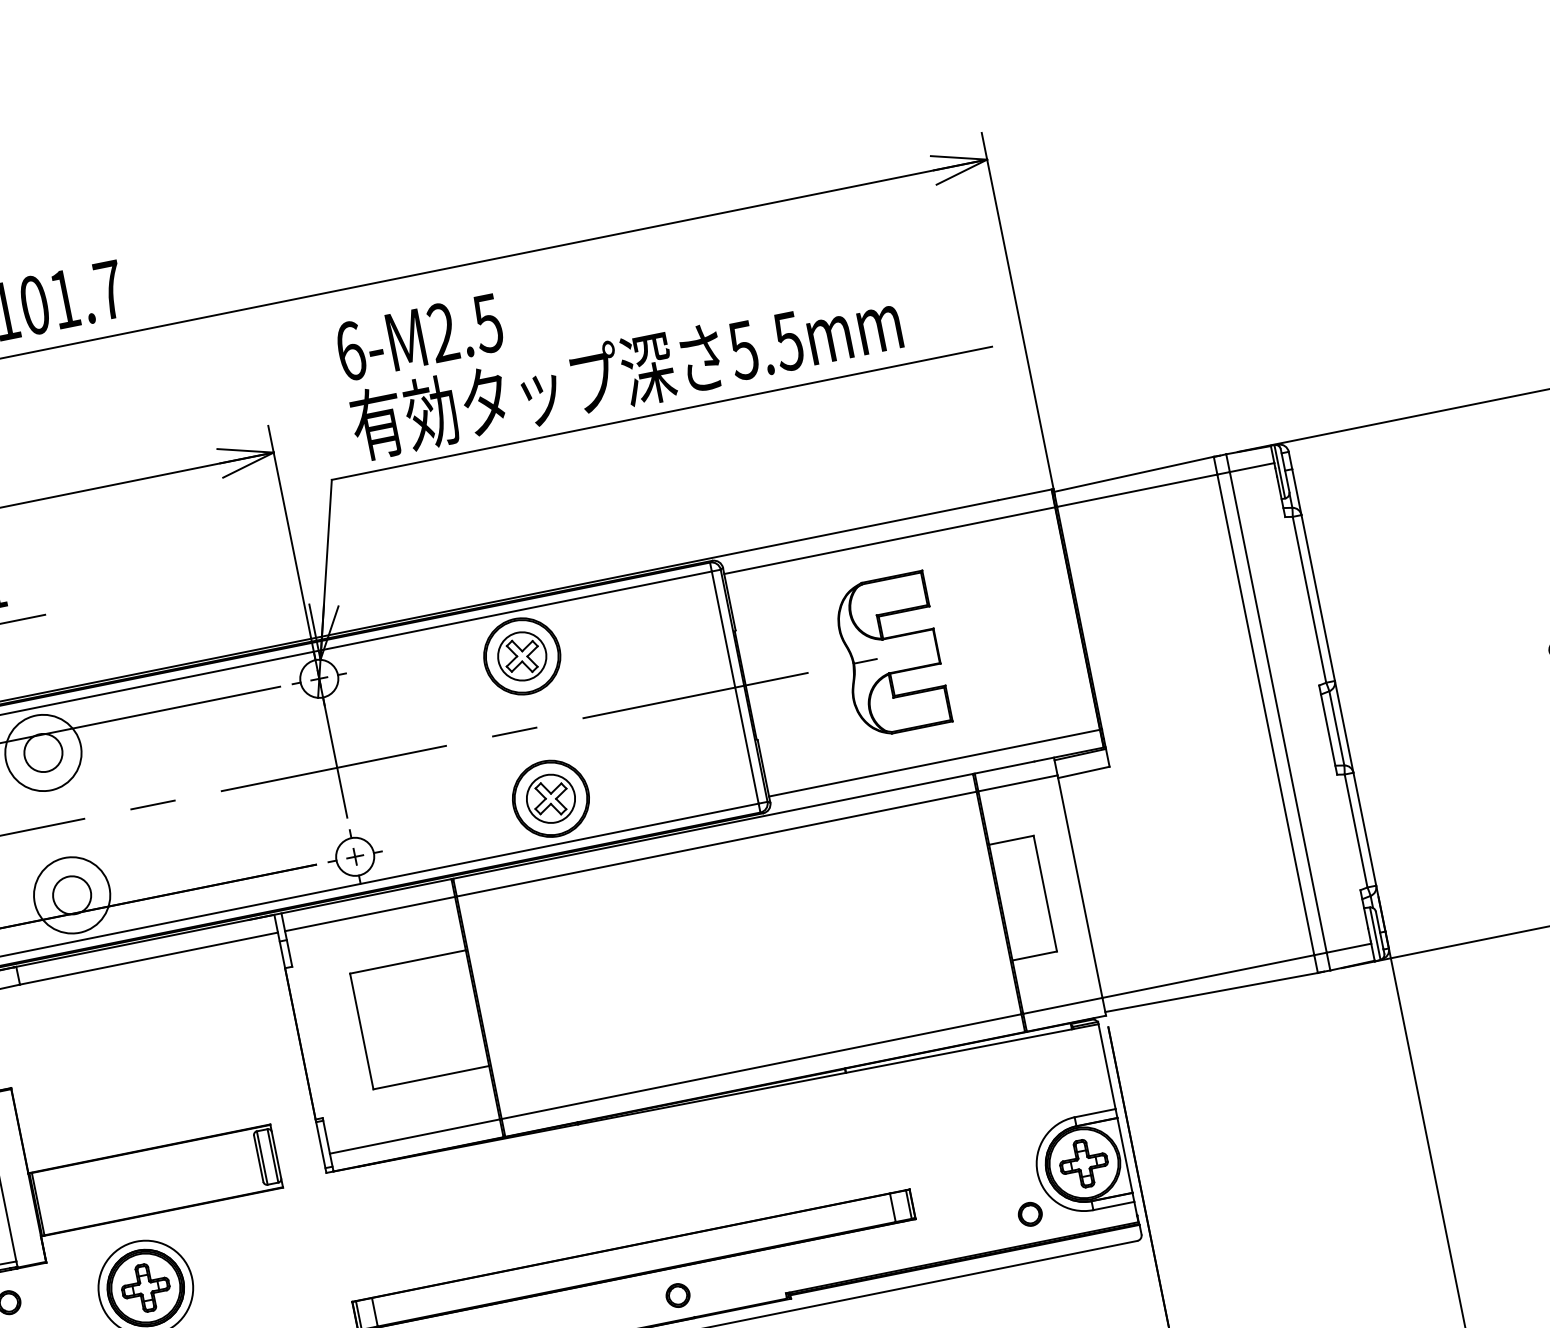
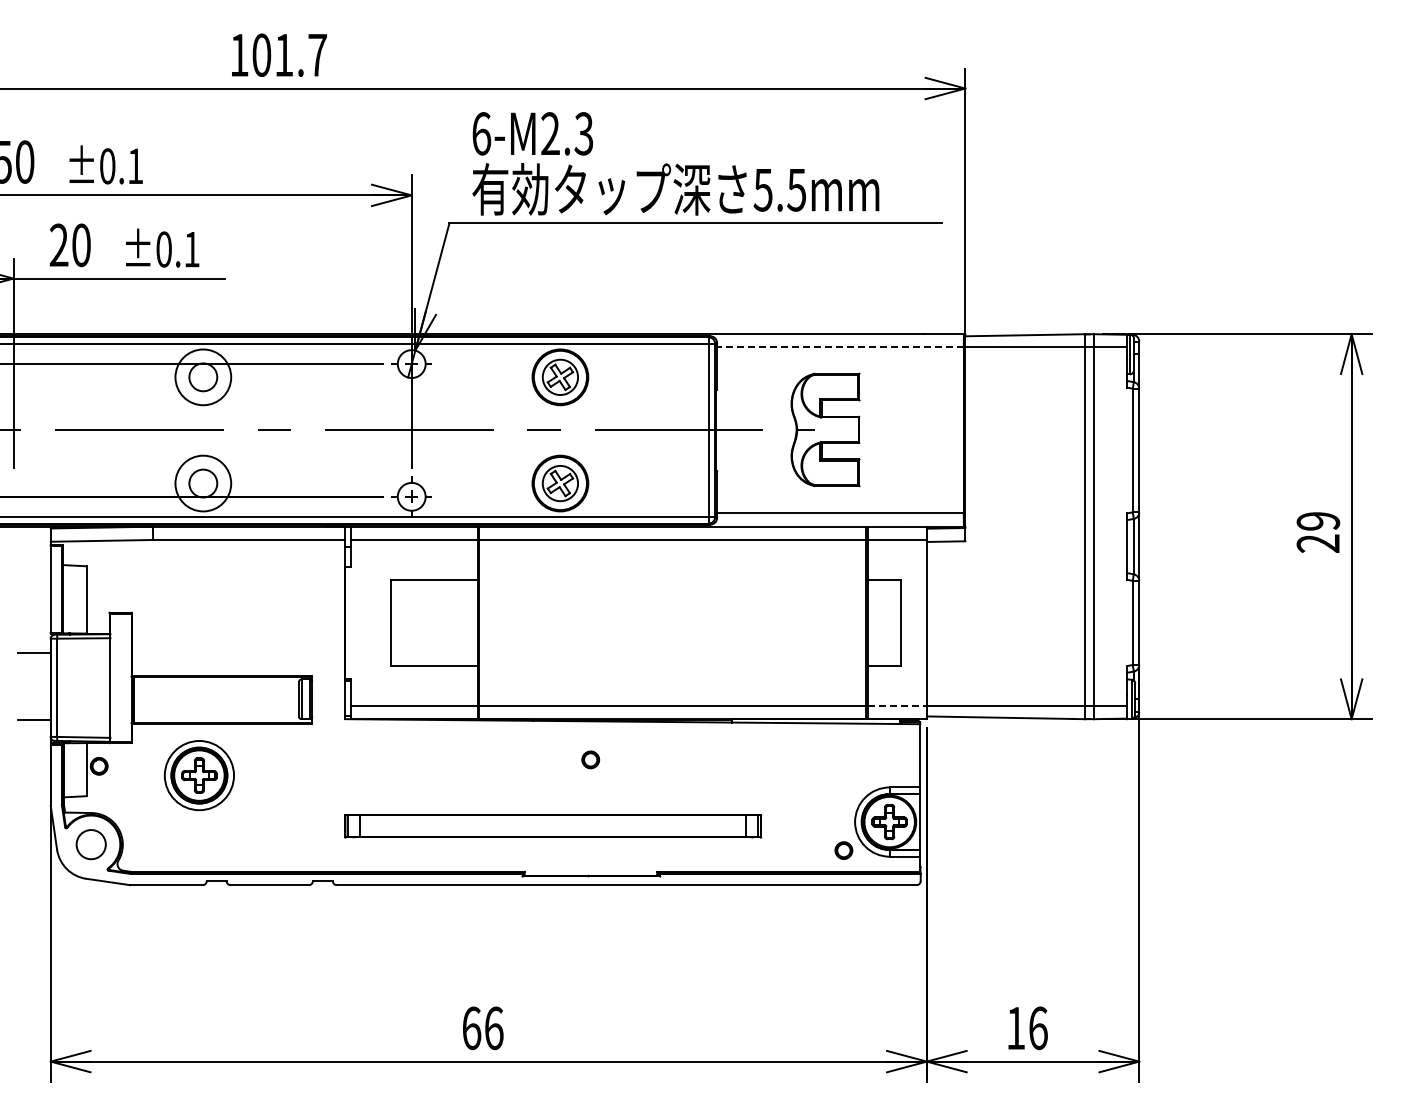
text: (487, 323) -> (583, 133), 6-M2.5 -> 6-M2.3
line: (888, 540) -> (839, 347), solid -> dashed
line: (1062, 1005) -> (897, 705), solid -> dashed
part: (677, 1295) -> (590, 759), moved

